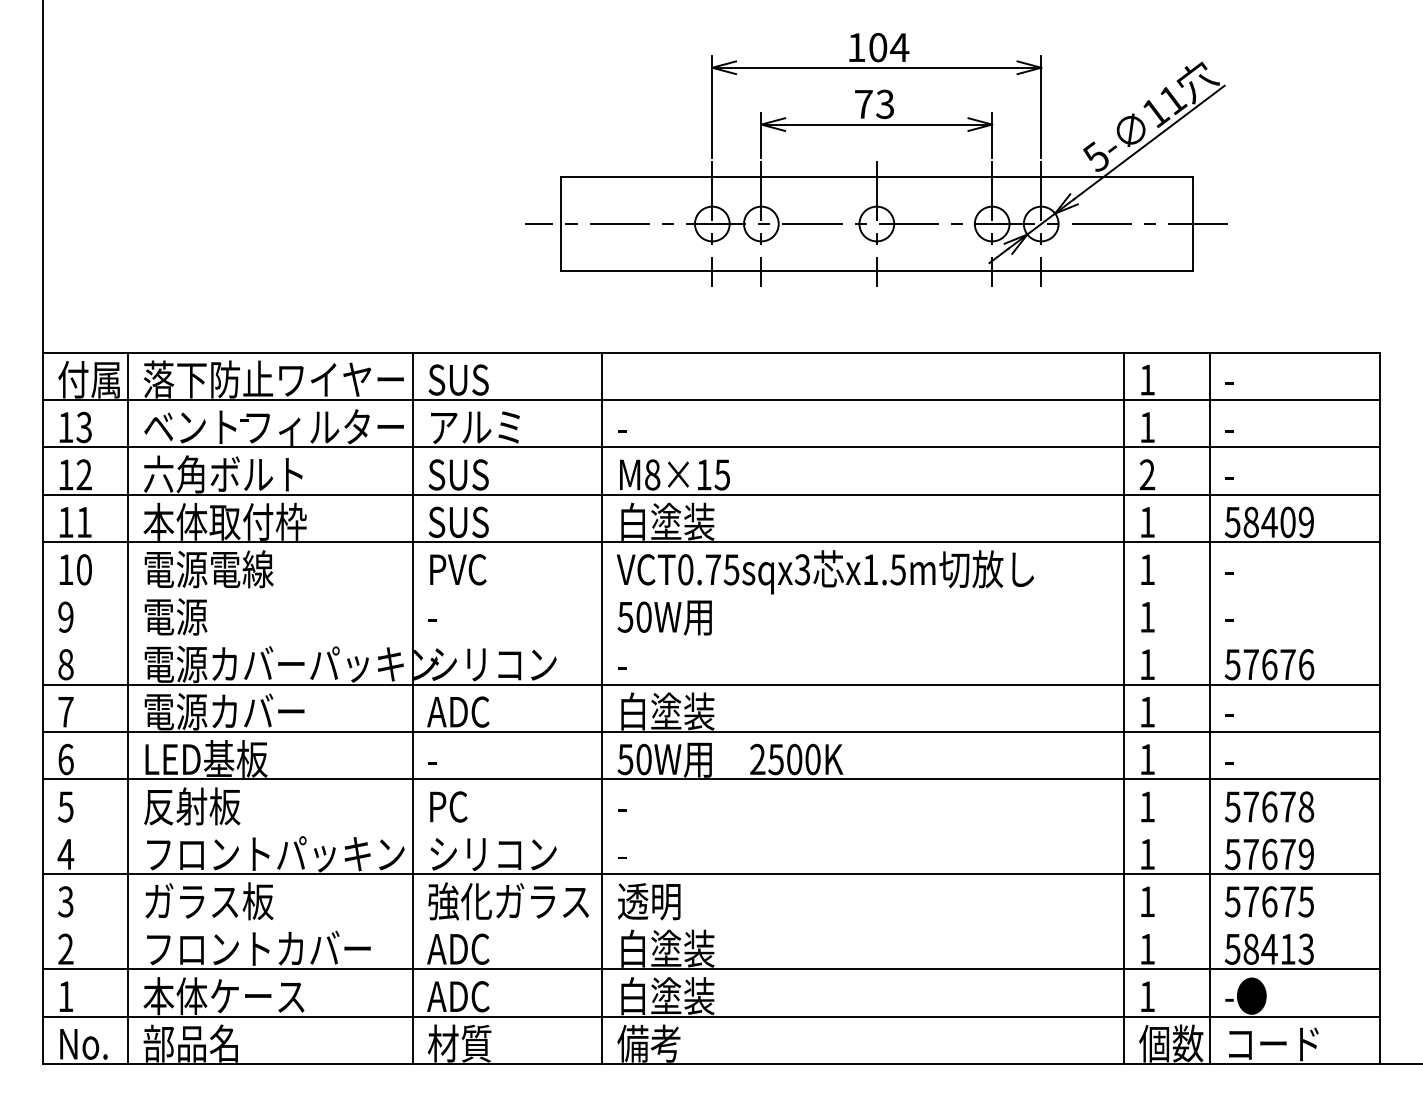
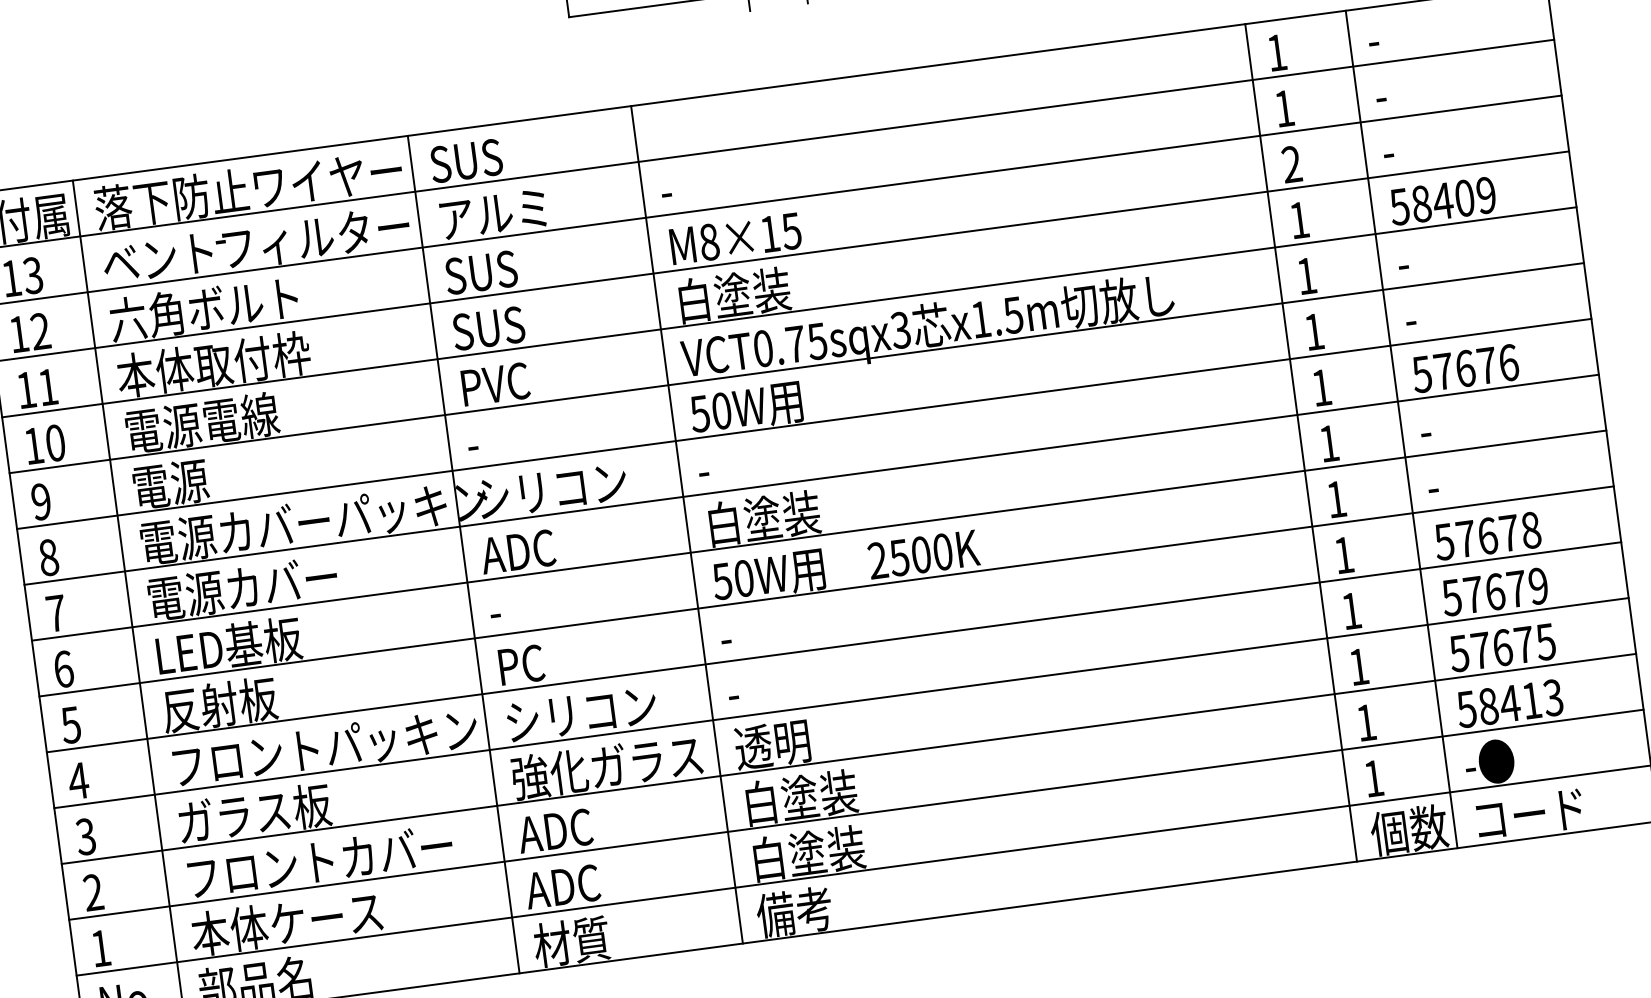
line: (711, 589) -> (796, 367), added
line: (711, 637) -> (804, 424), added
line: (711, 826) -> (834, 646), added
line: (711, 921) -> (848, 758), added

